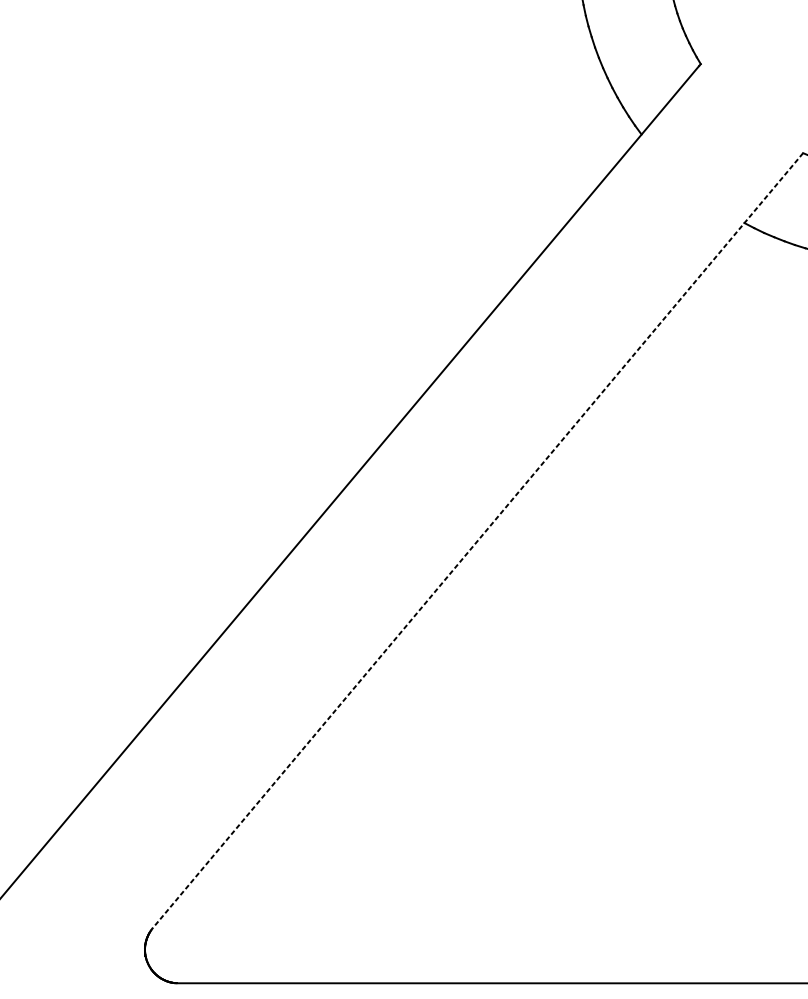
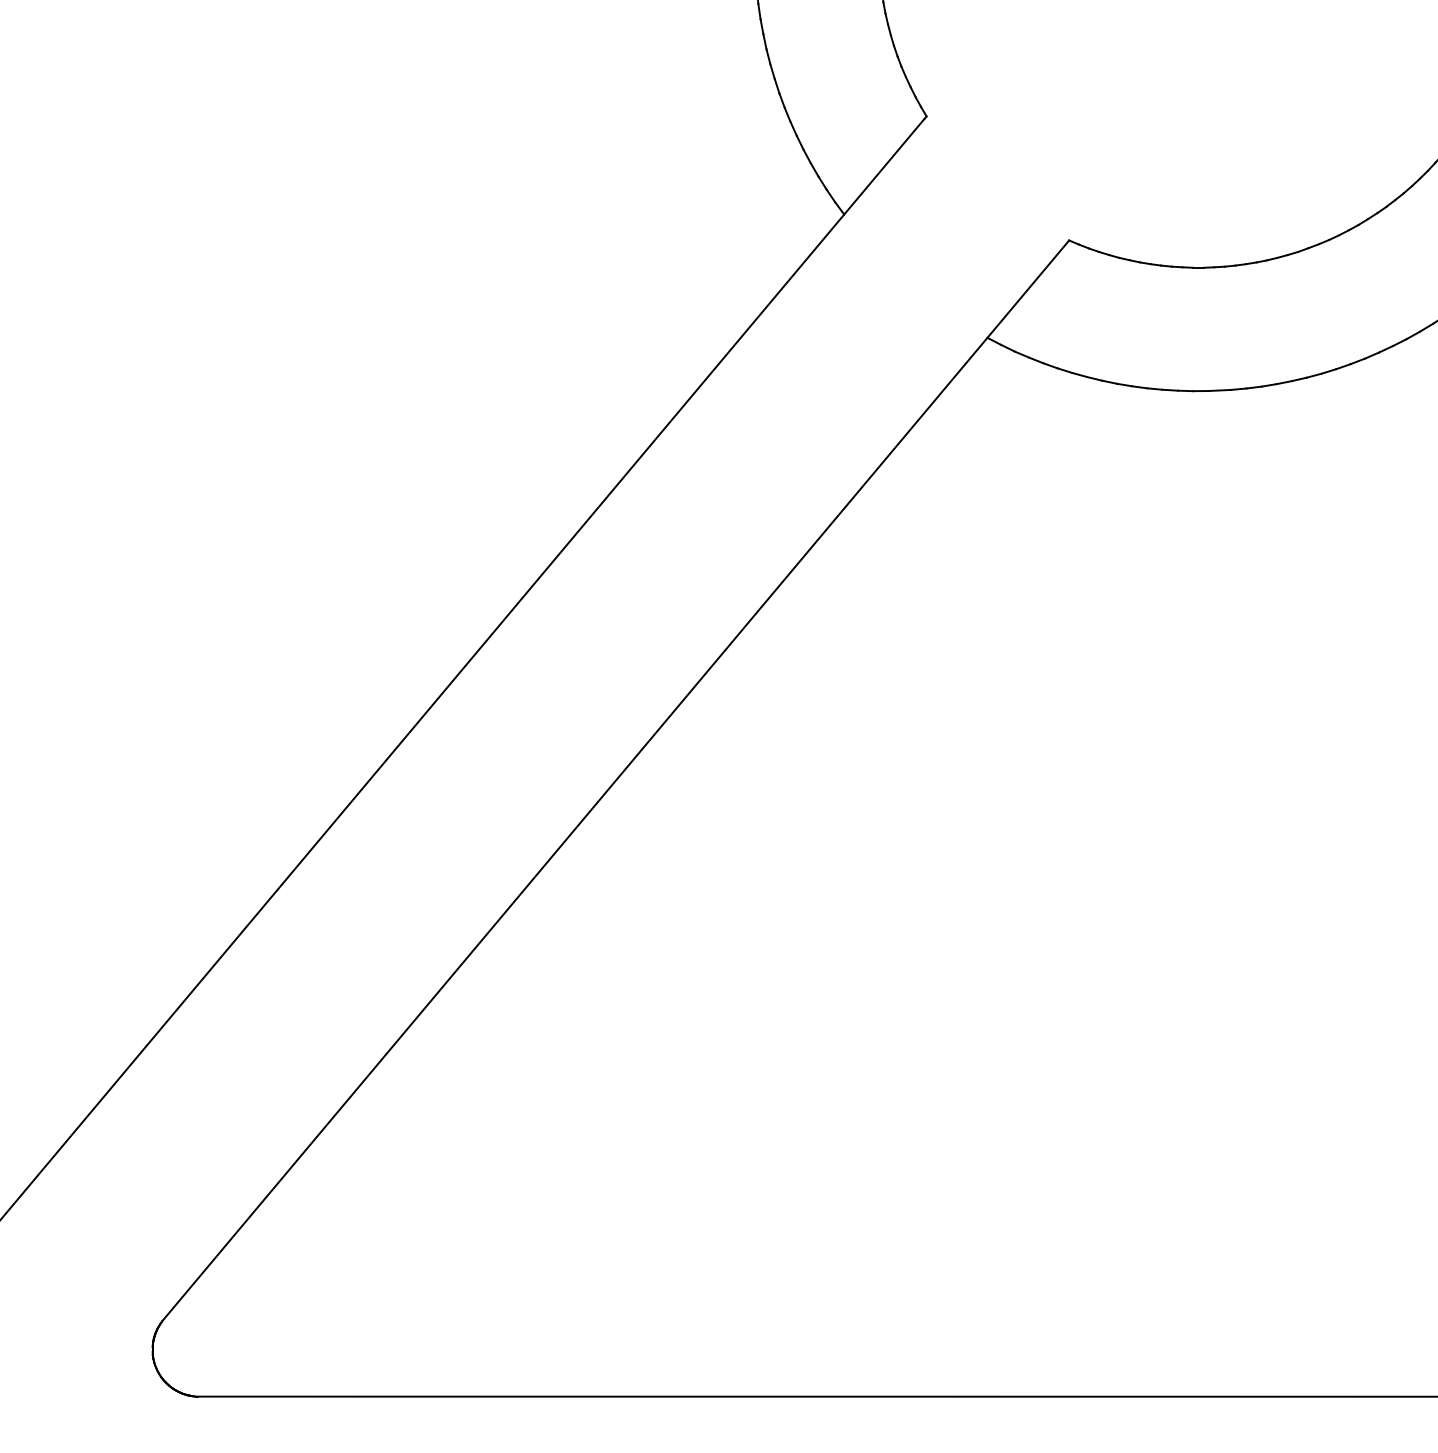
line: (477, 541) -> (615, 781), dashed -> solid

